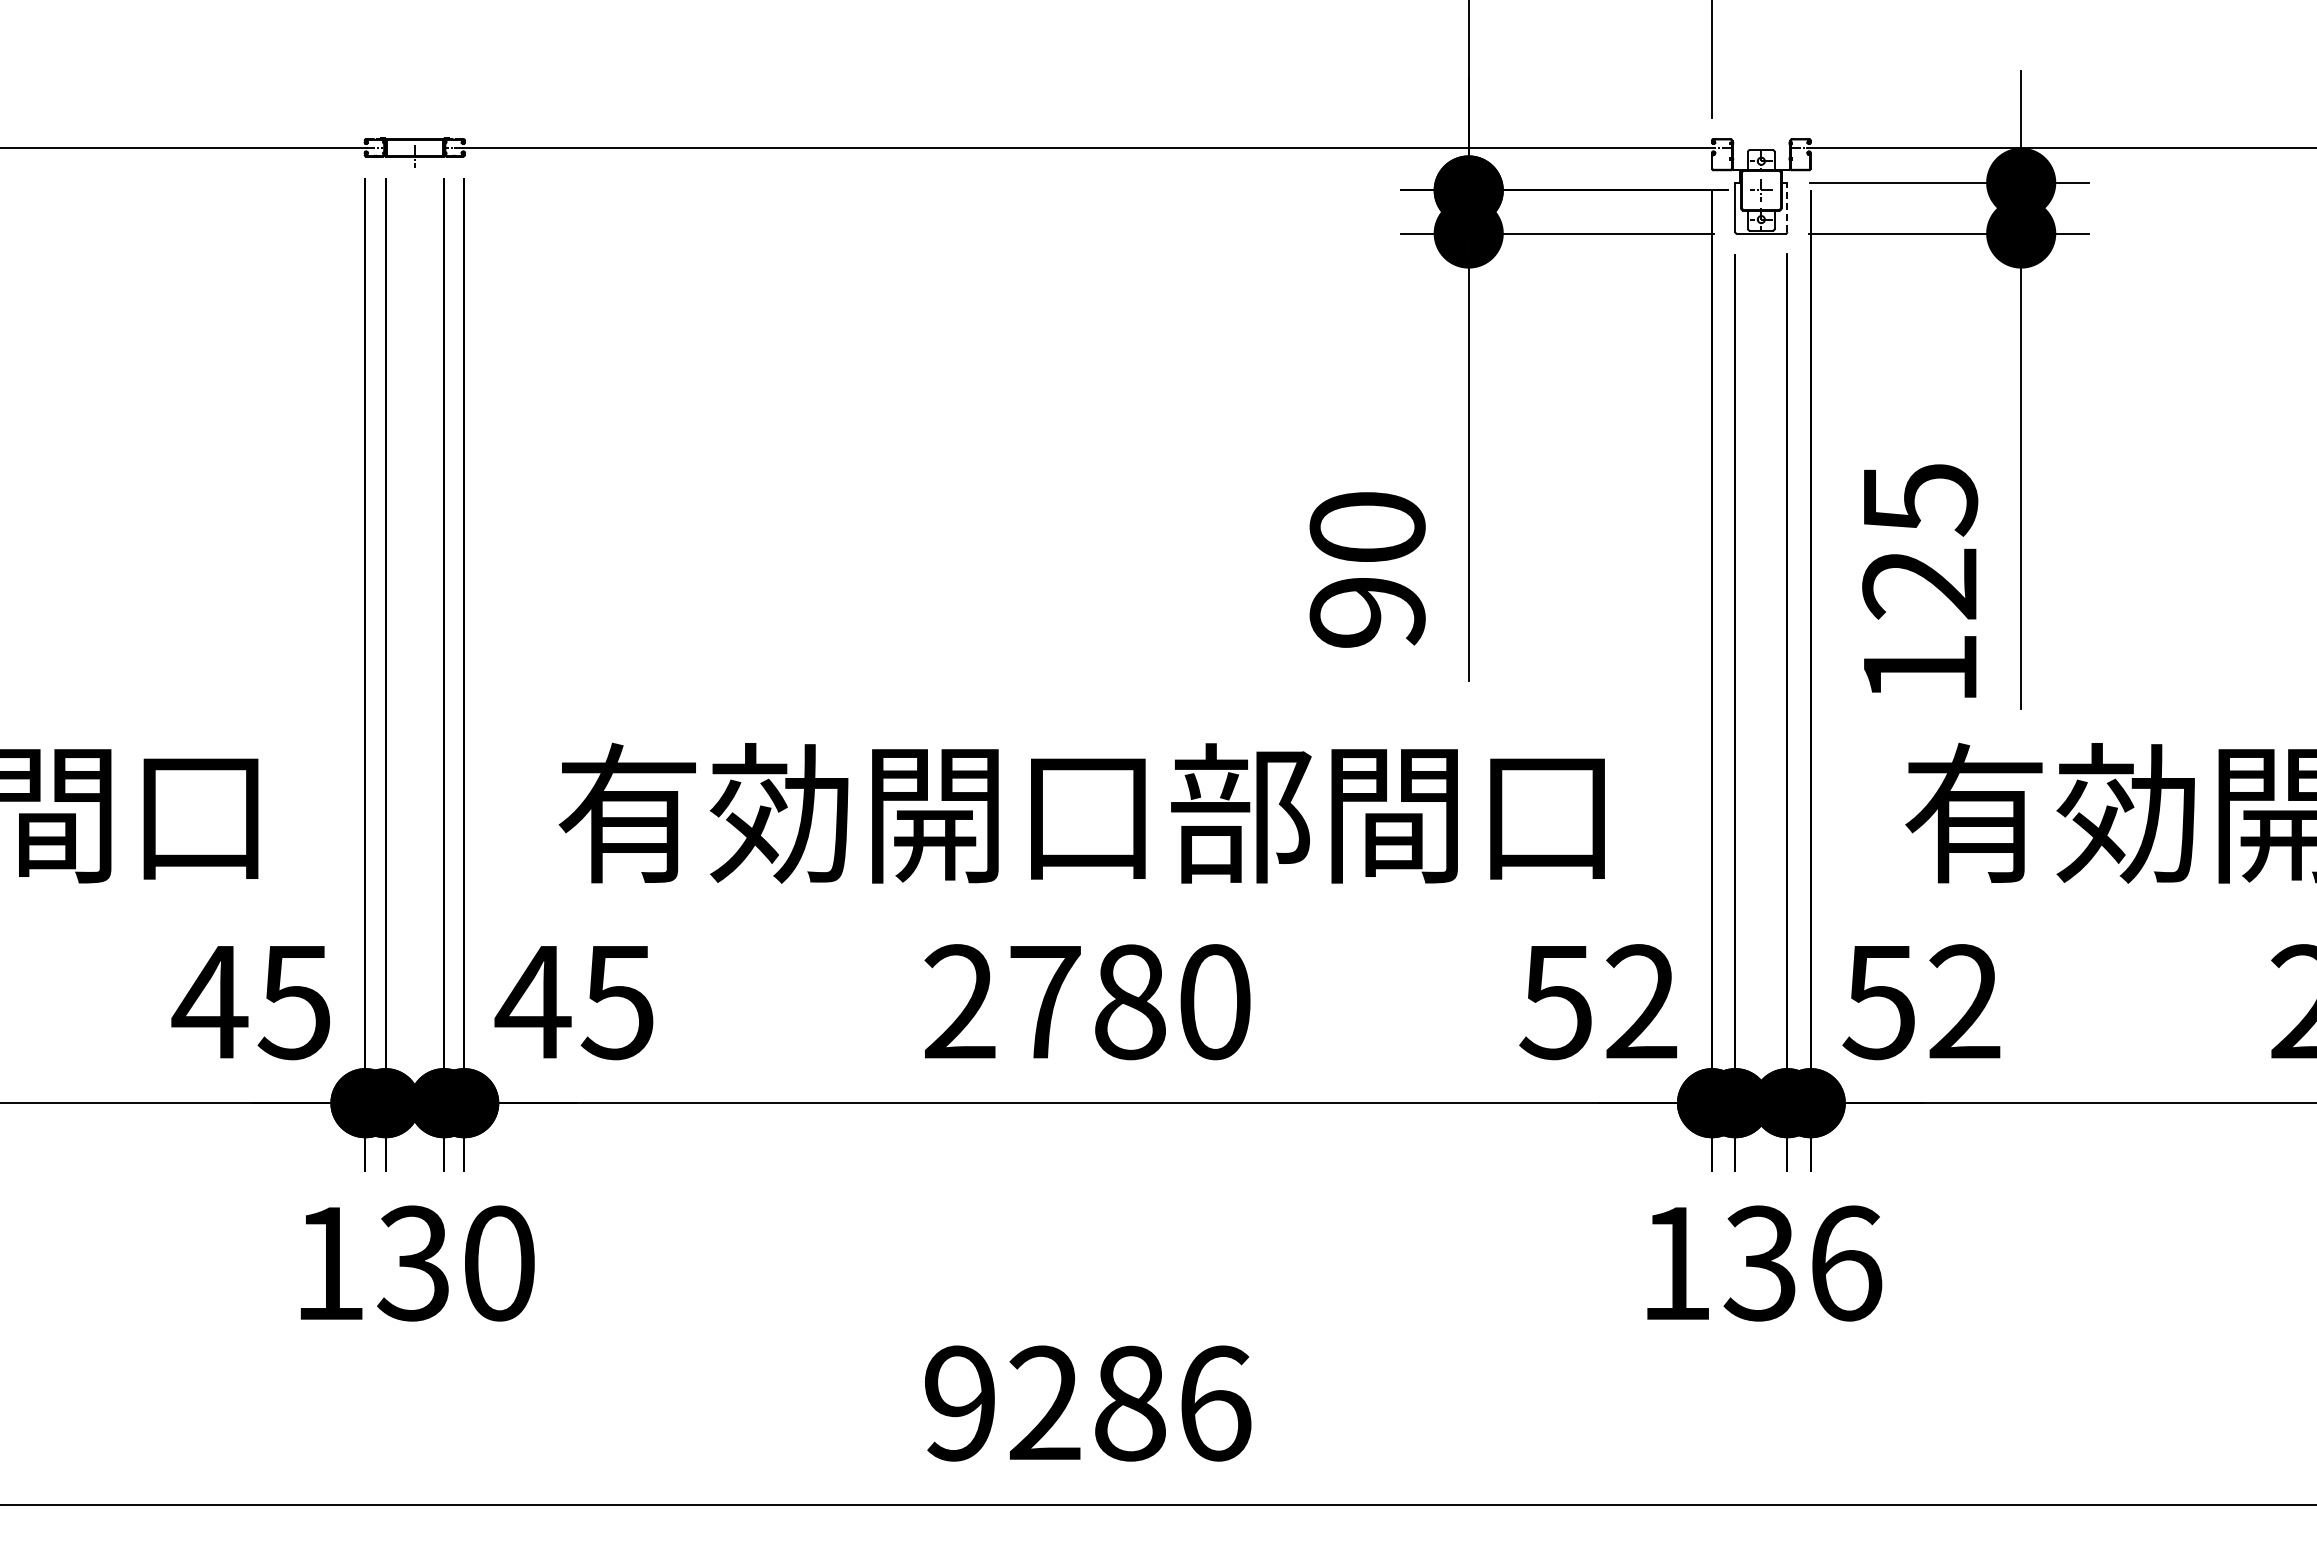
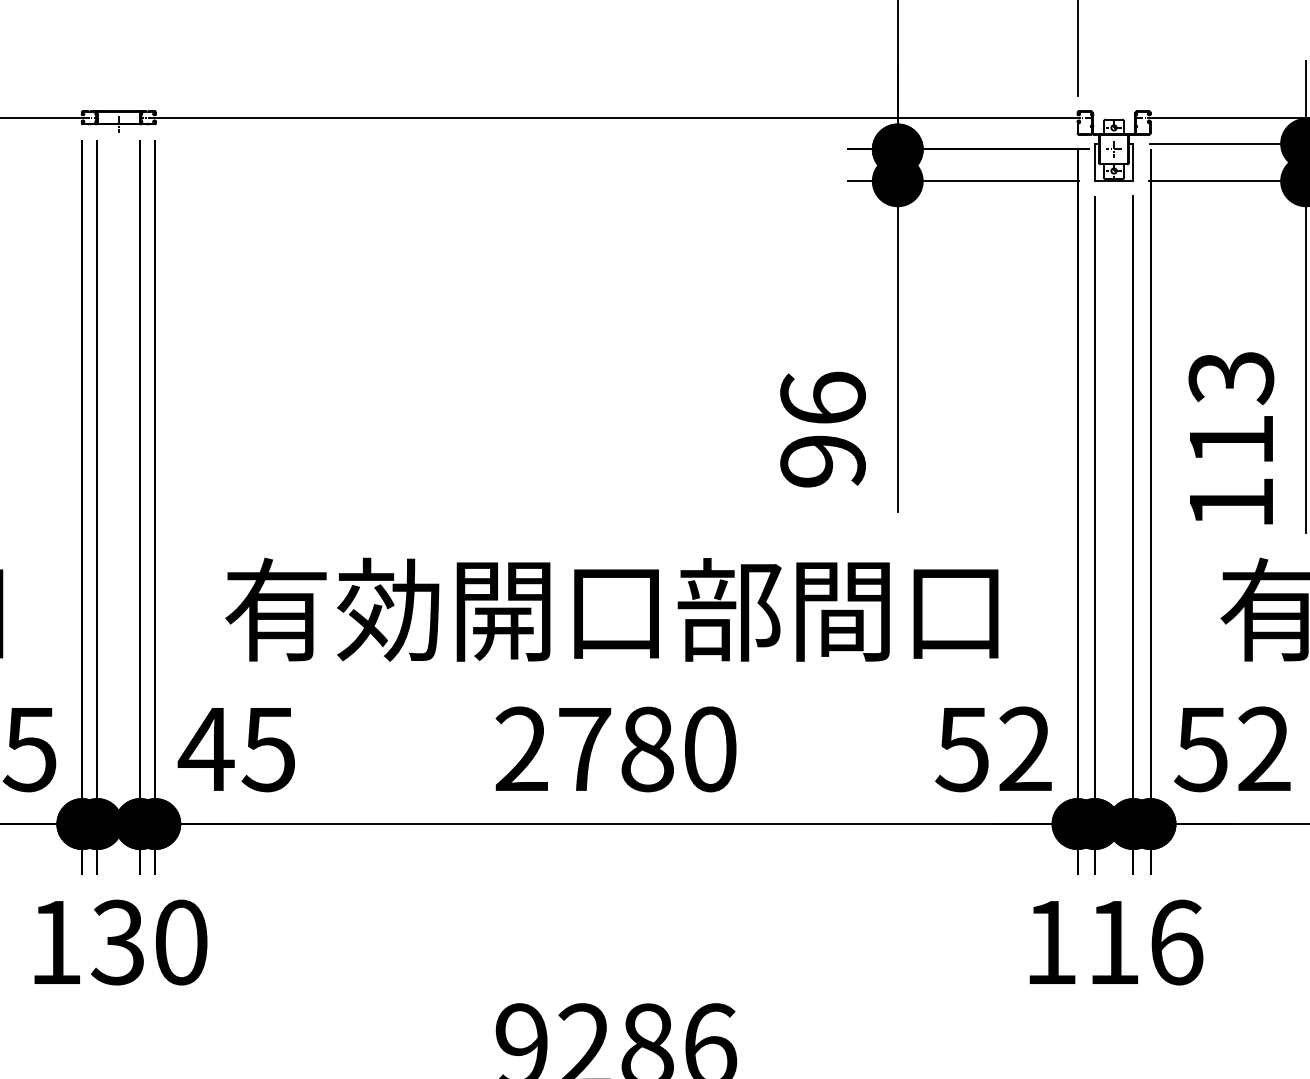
line: (1787, 207) -> (1133, 162), dashed -> solid
text: (1367, 526) -> (822, 397), 90 -> 96
text: (1919, 541) -> (1230, 408), 125 -> 113
text: (1759, 1263) -> (1112, 942), 136 -> 116

